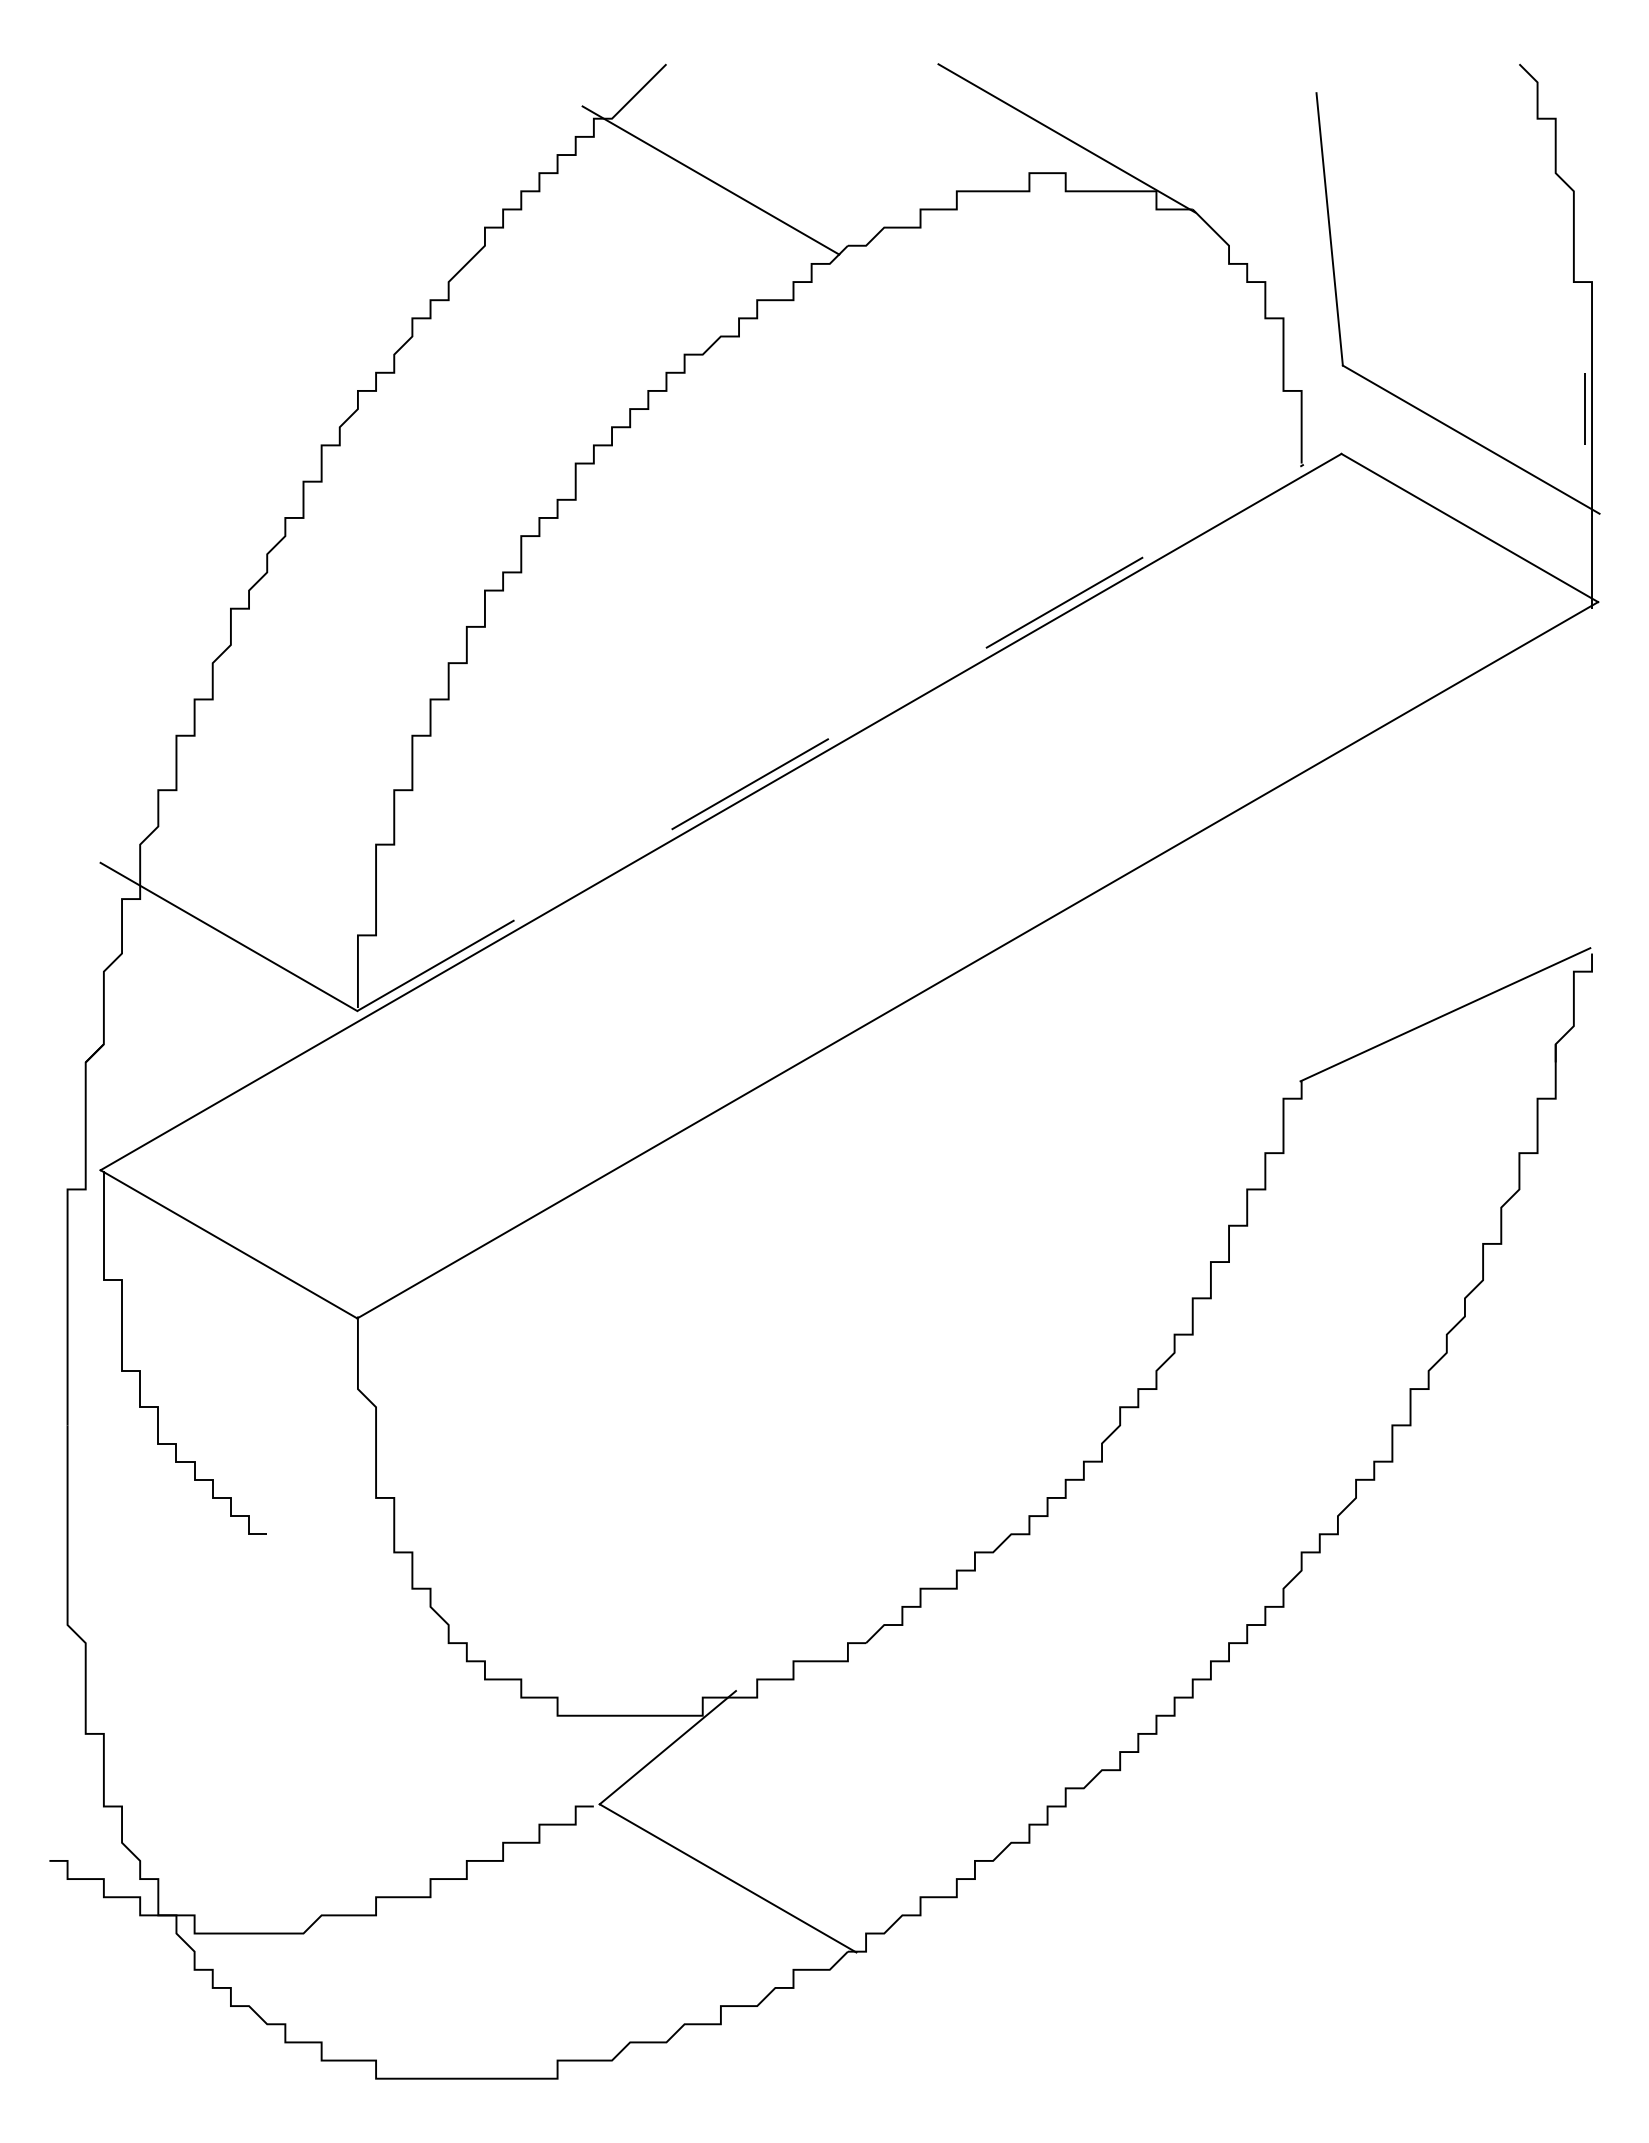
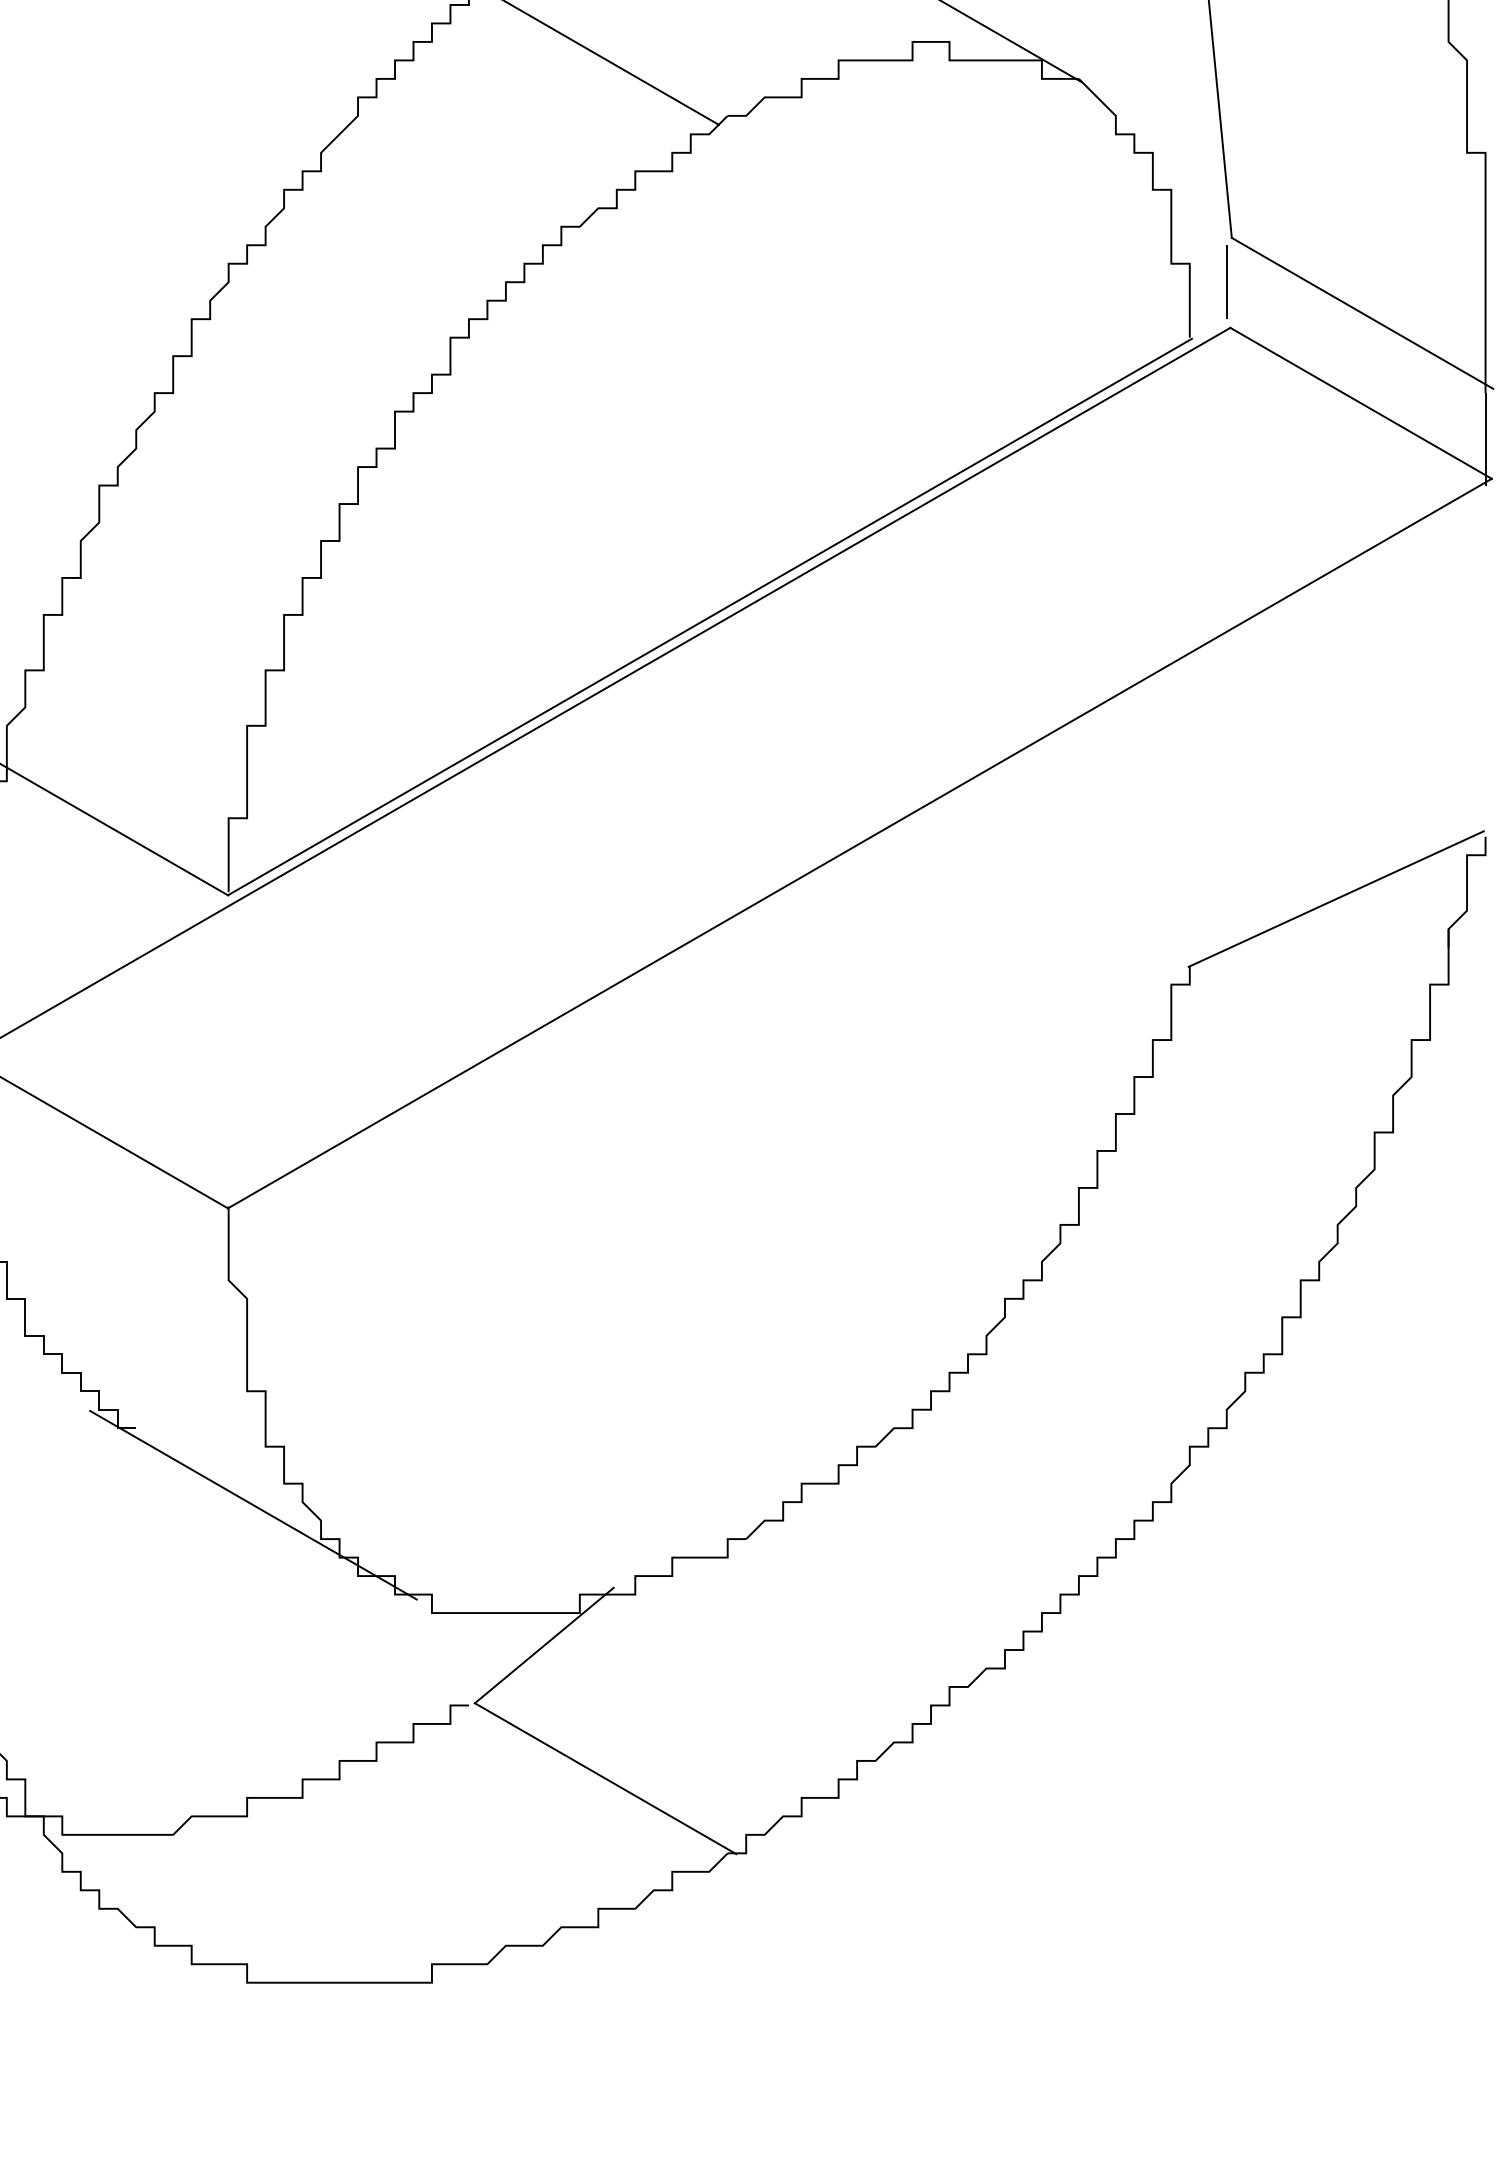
line: (1584, 408) -> (1226, 281), moved
line: (830, 737) -> (709, 616), dashed -> solid
line: (381, 1609) -> (252, 1504), added

